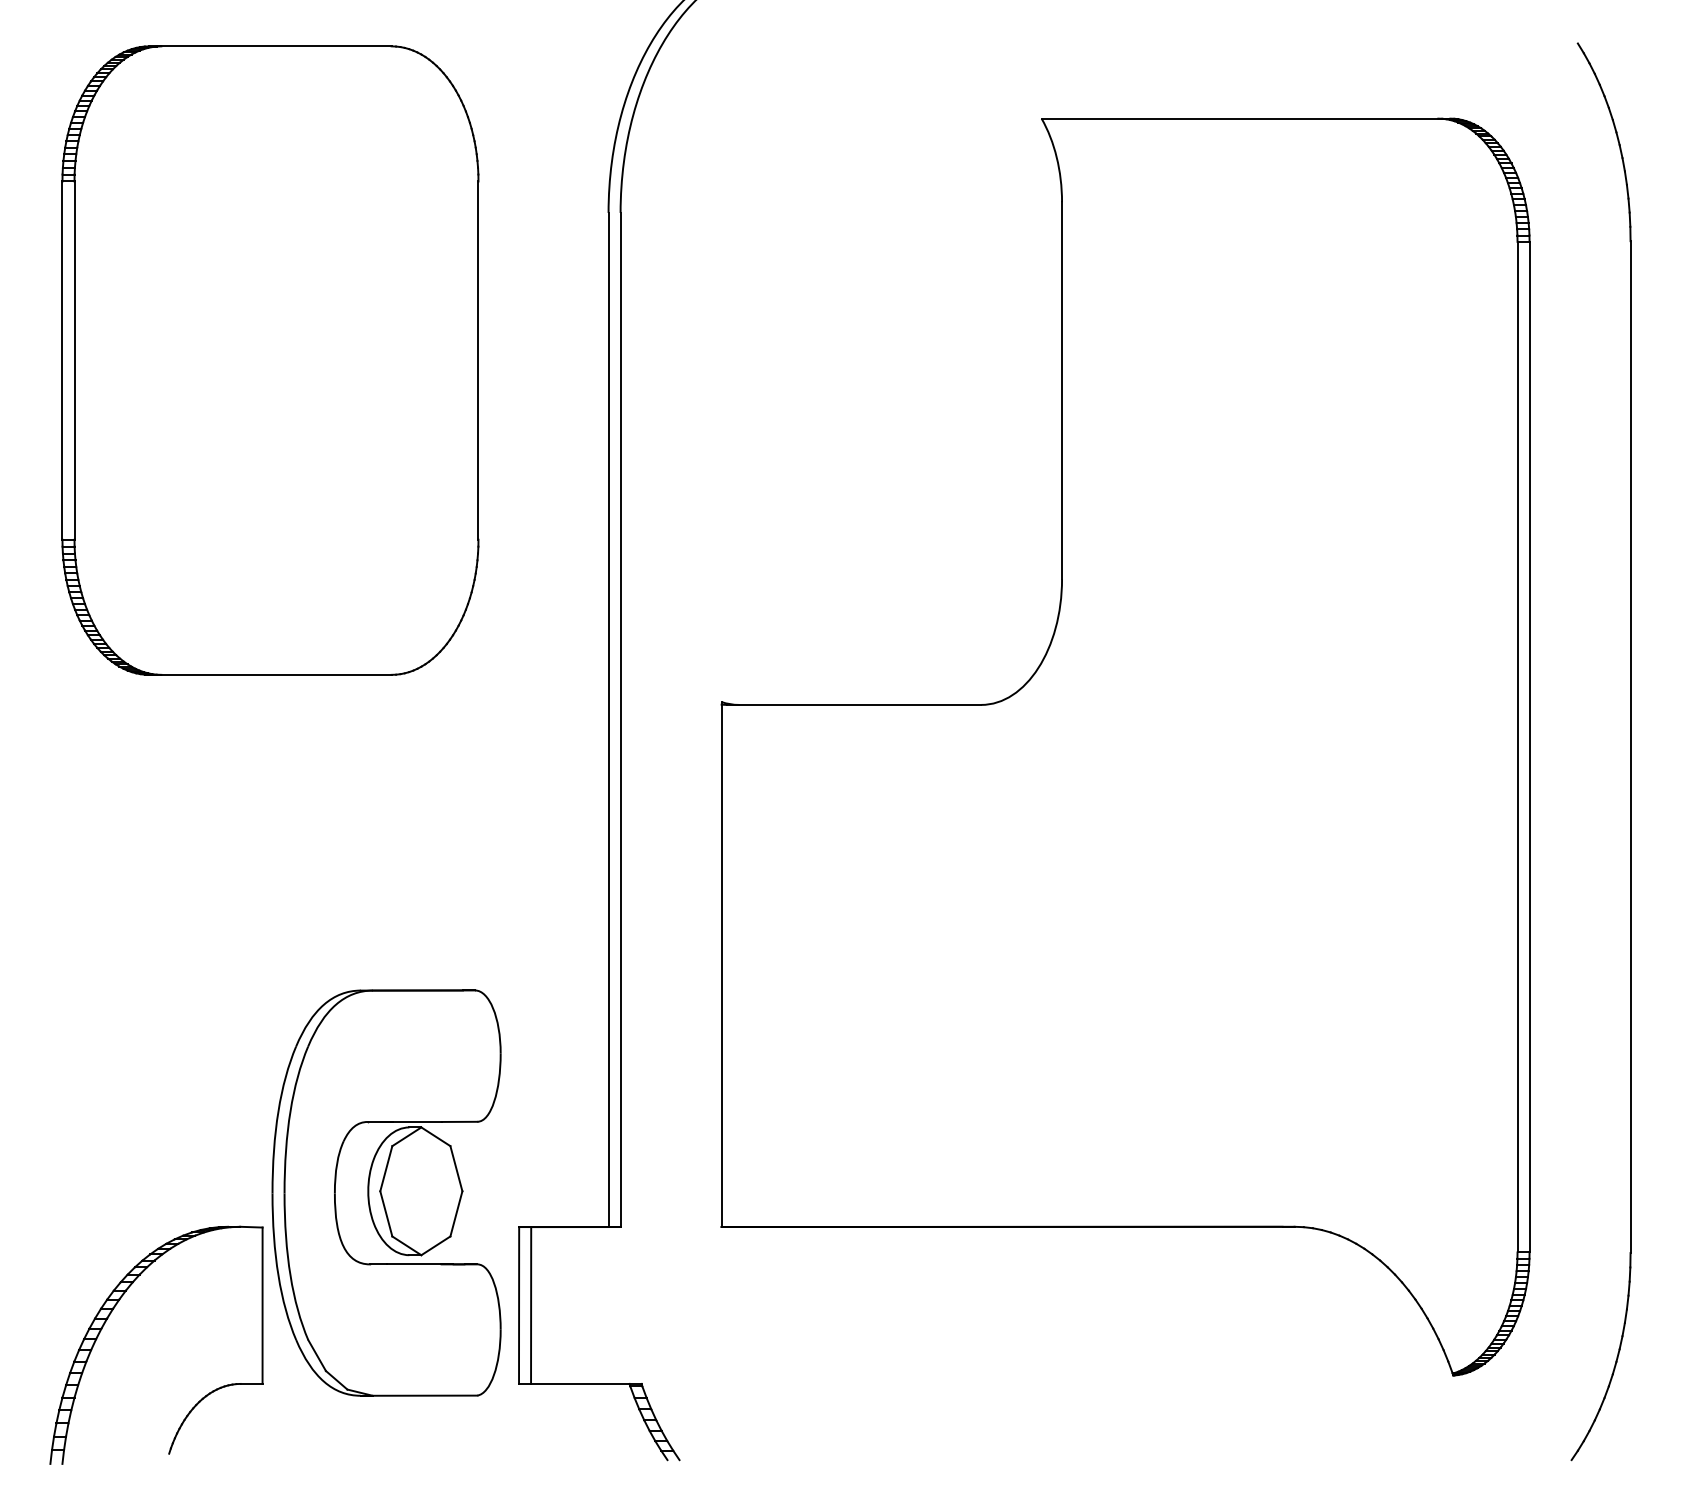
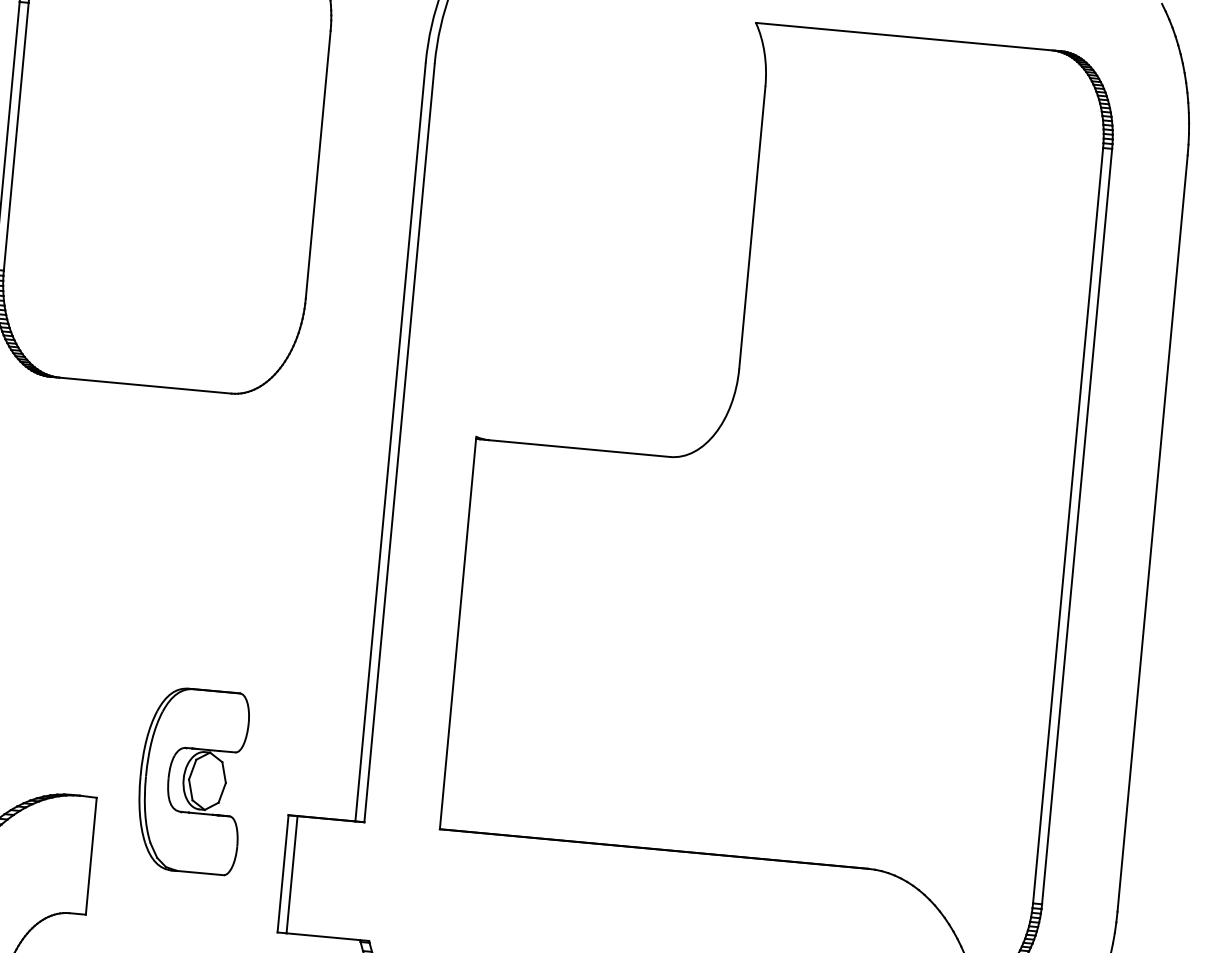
part: (386, 1192) -> (191, 780), size x0.6

